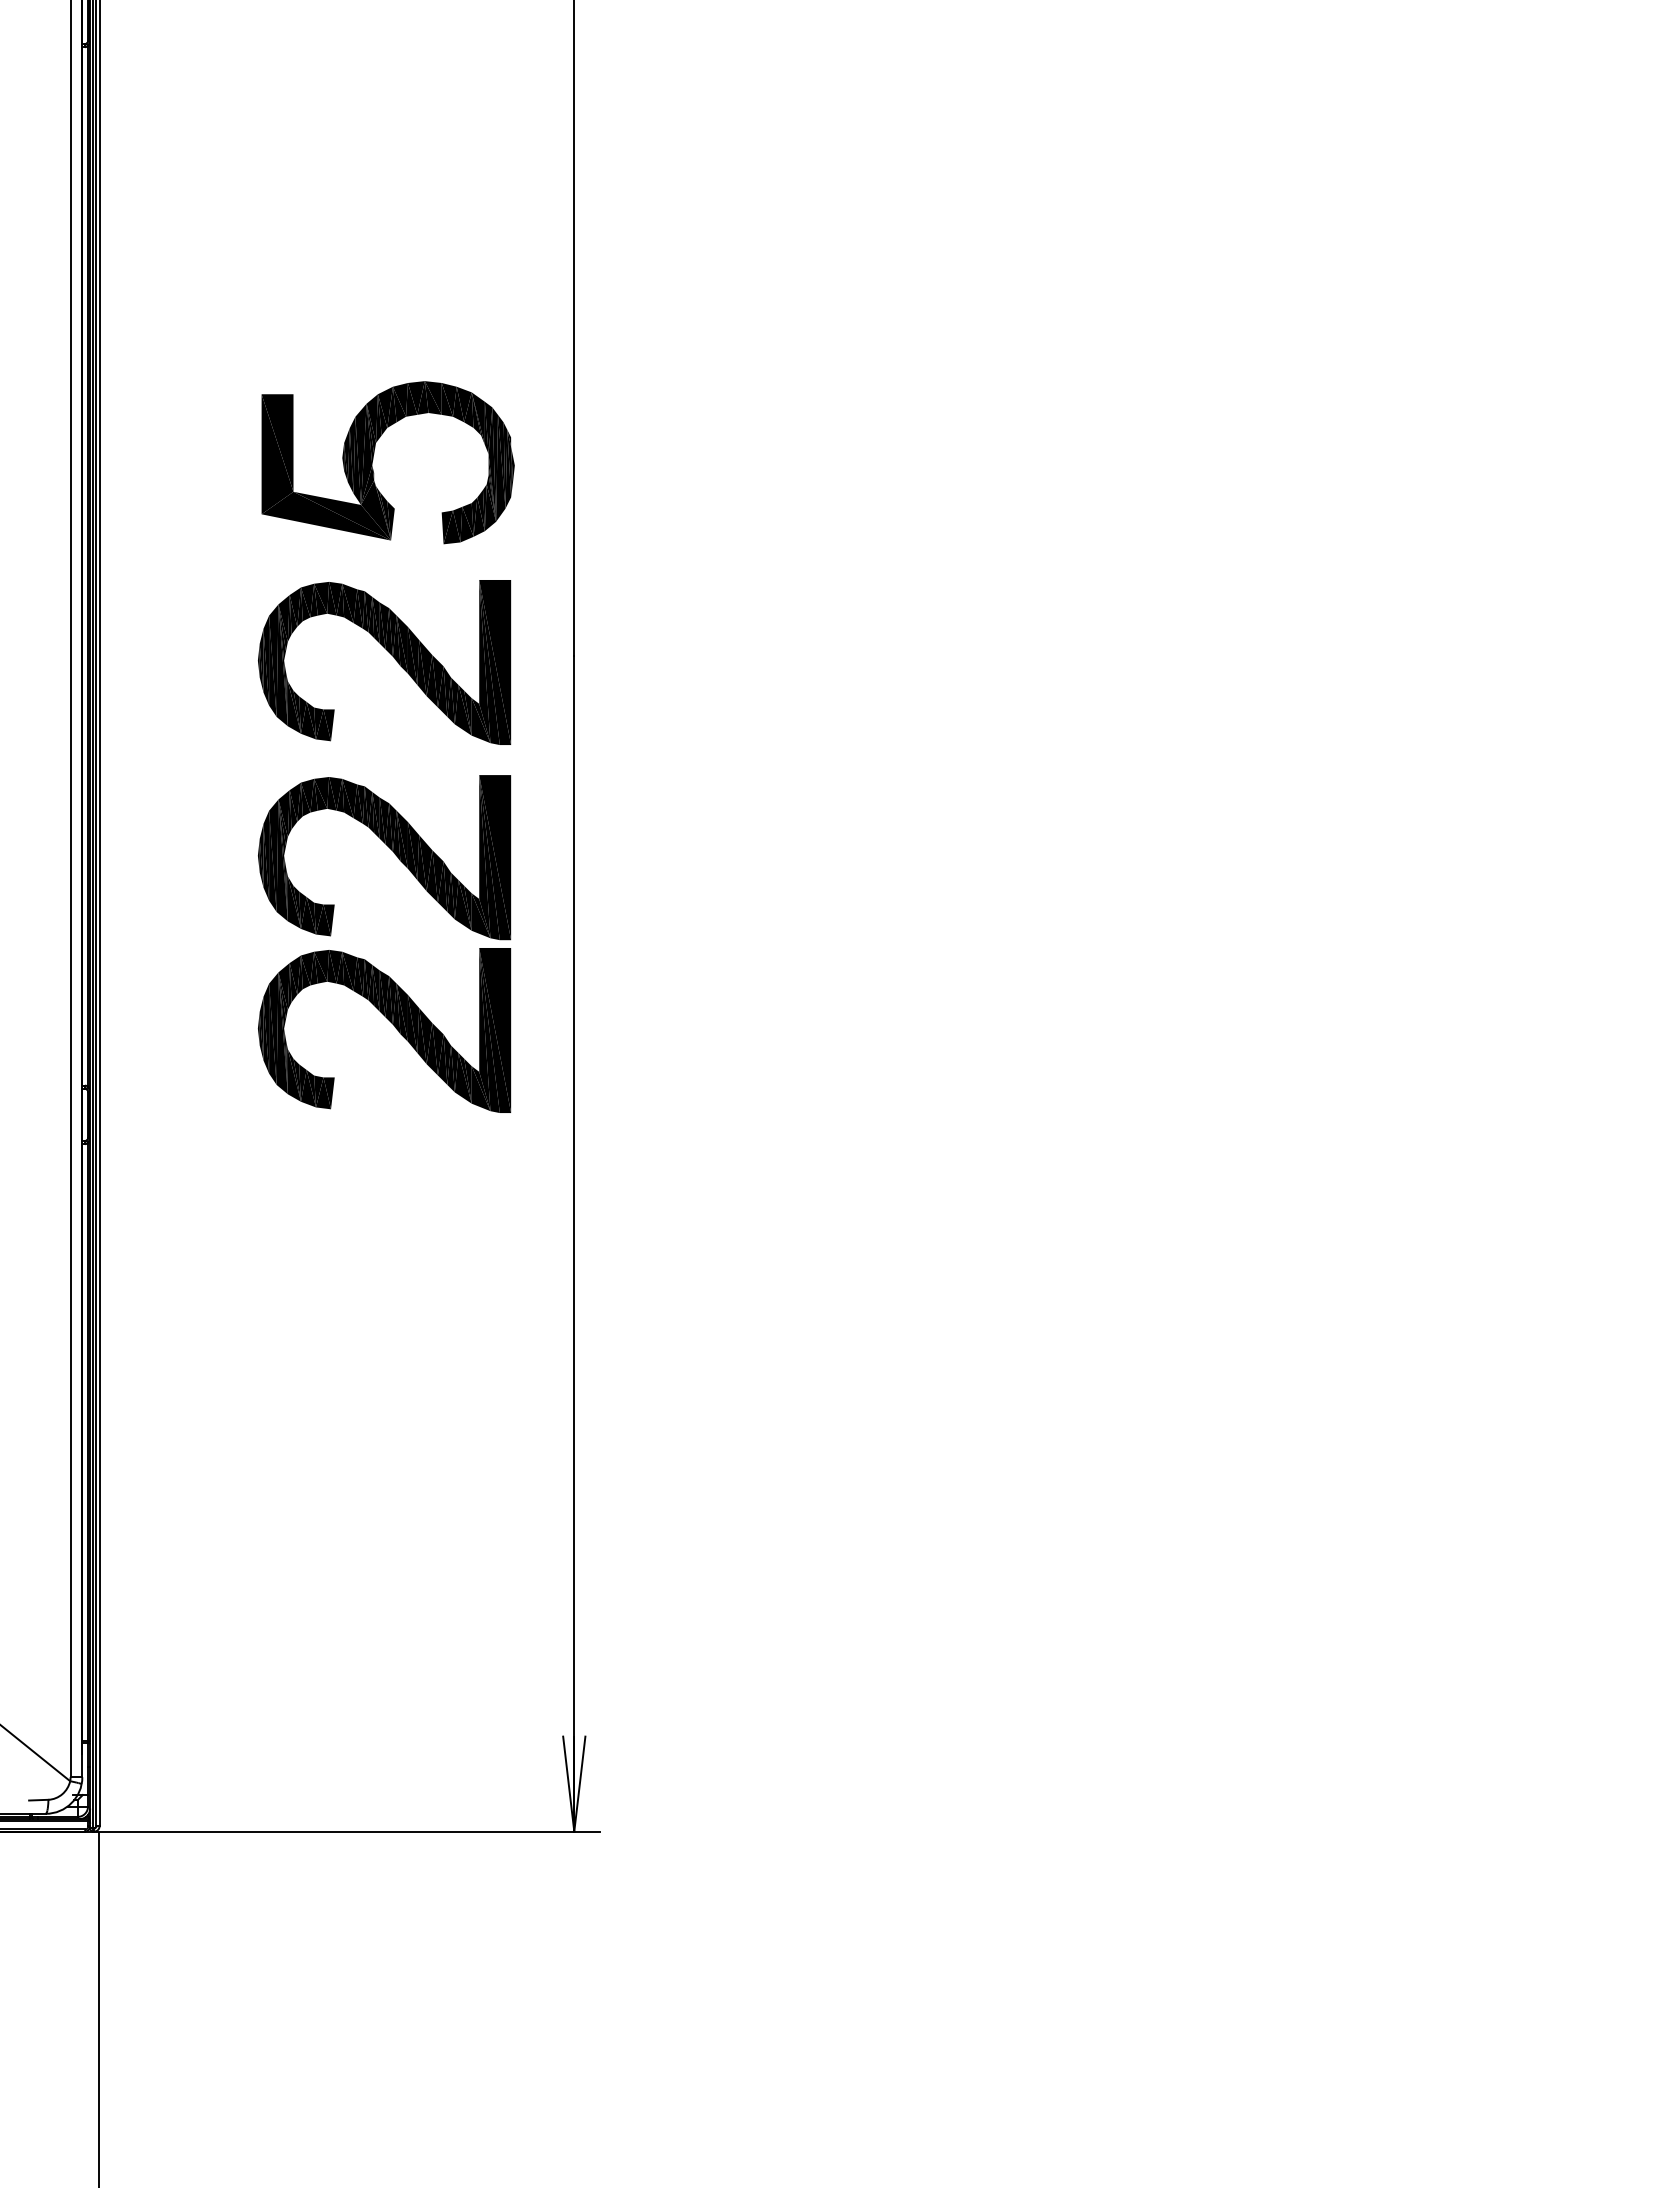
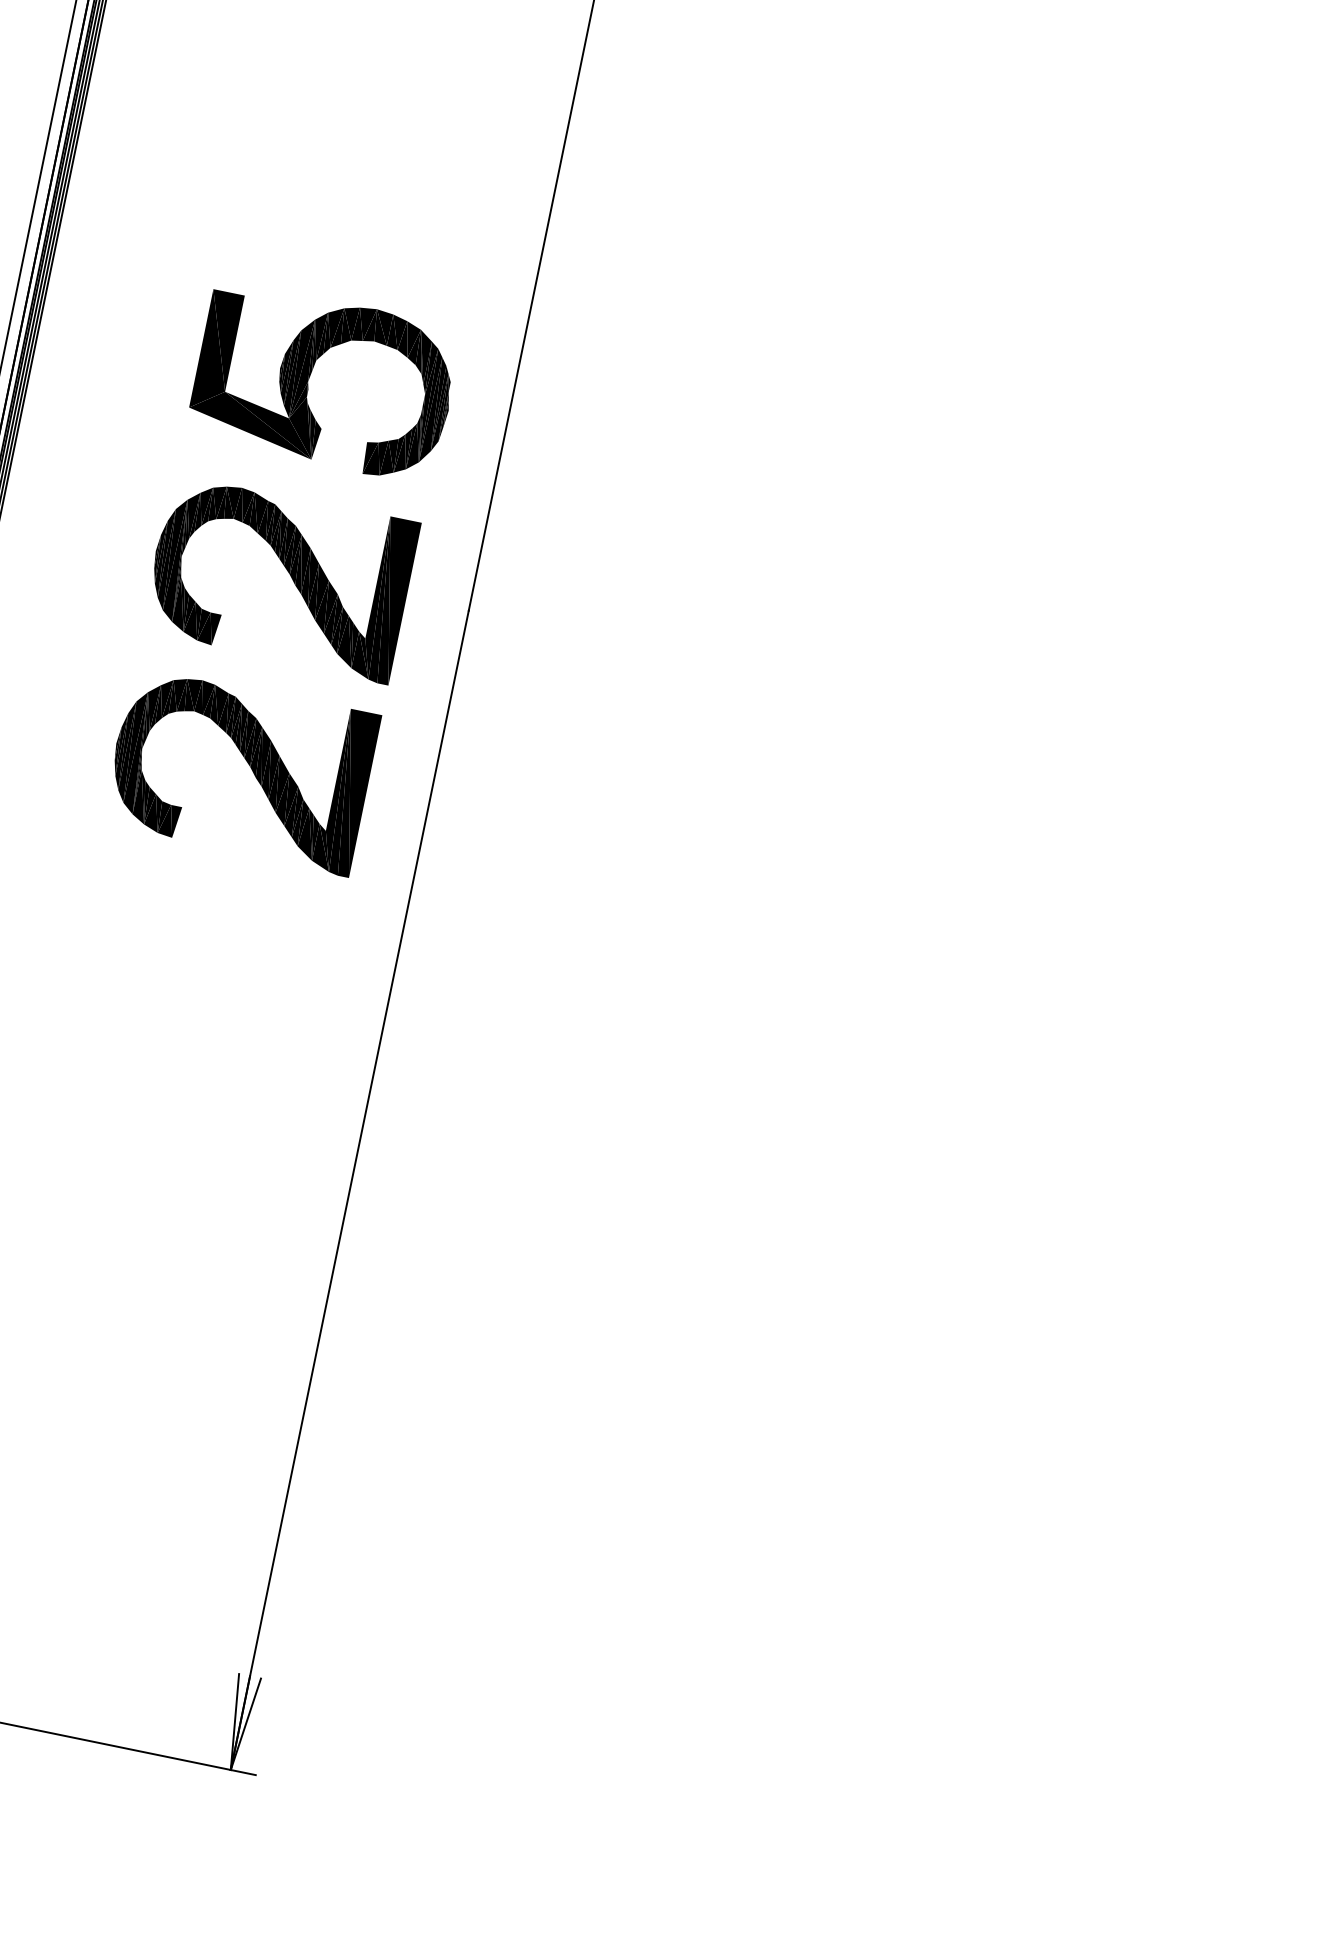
part: (391, 1023) -> (214, 936), removed

